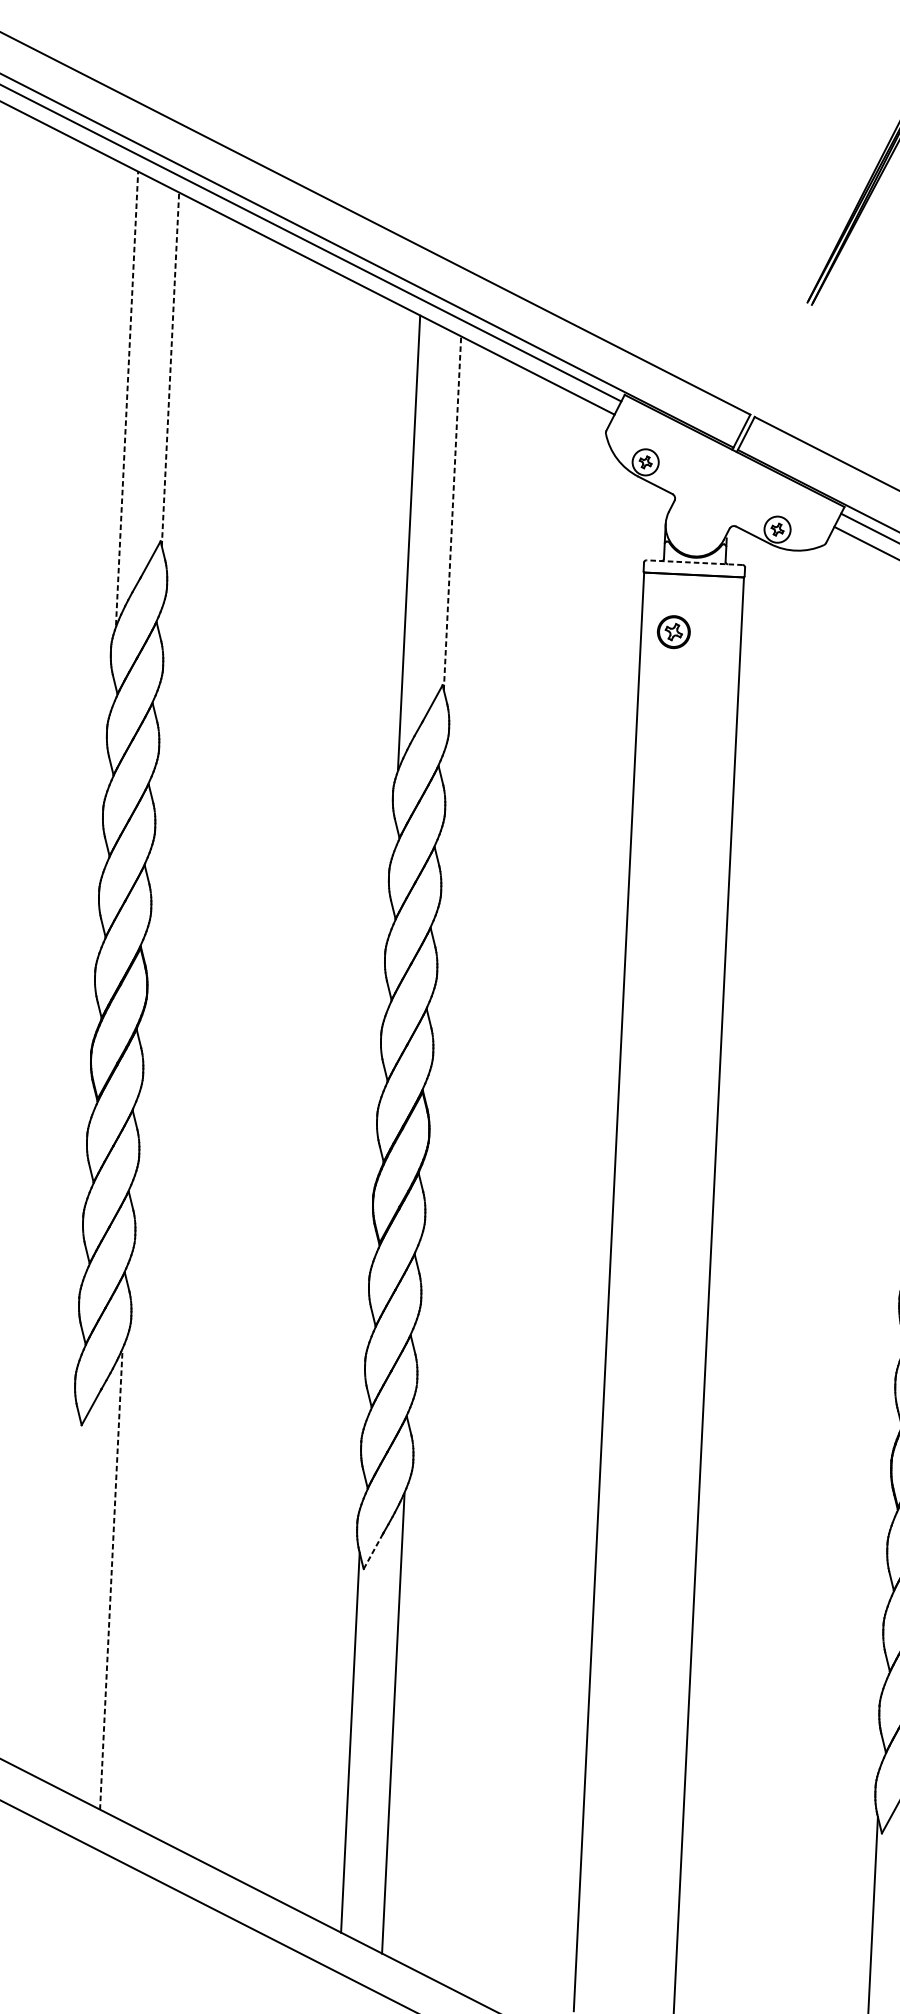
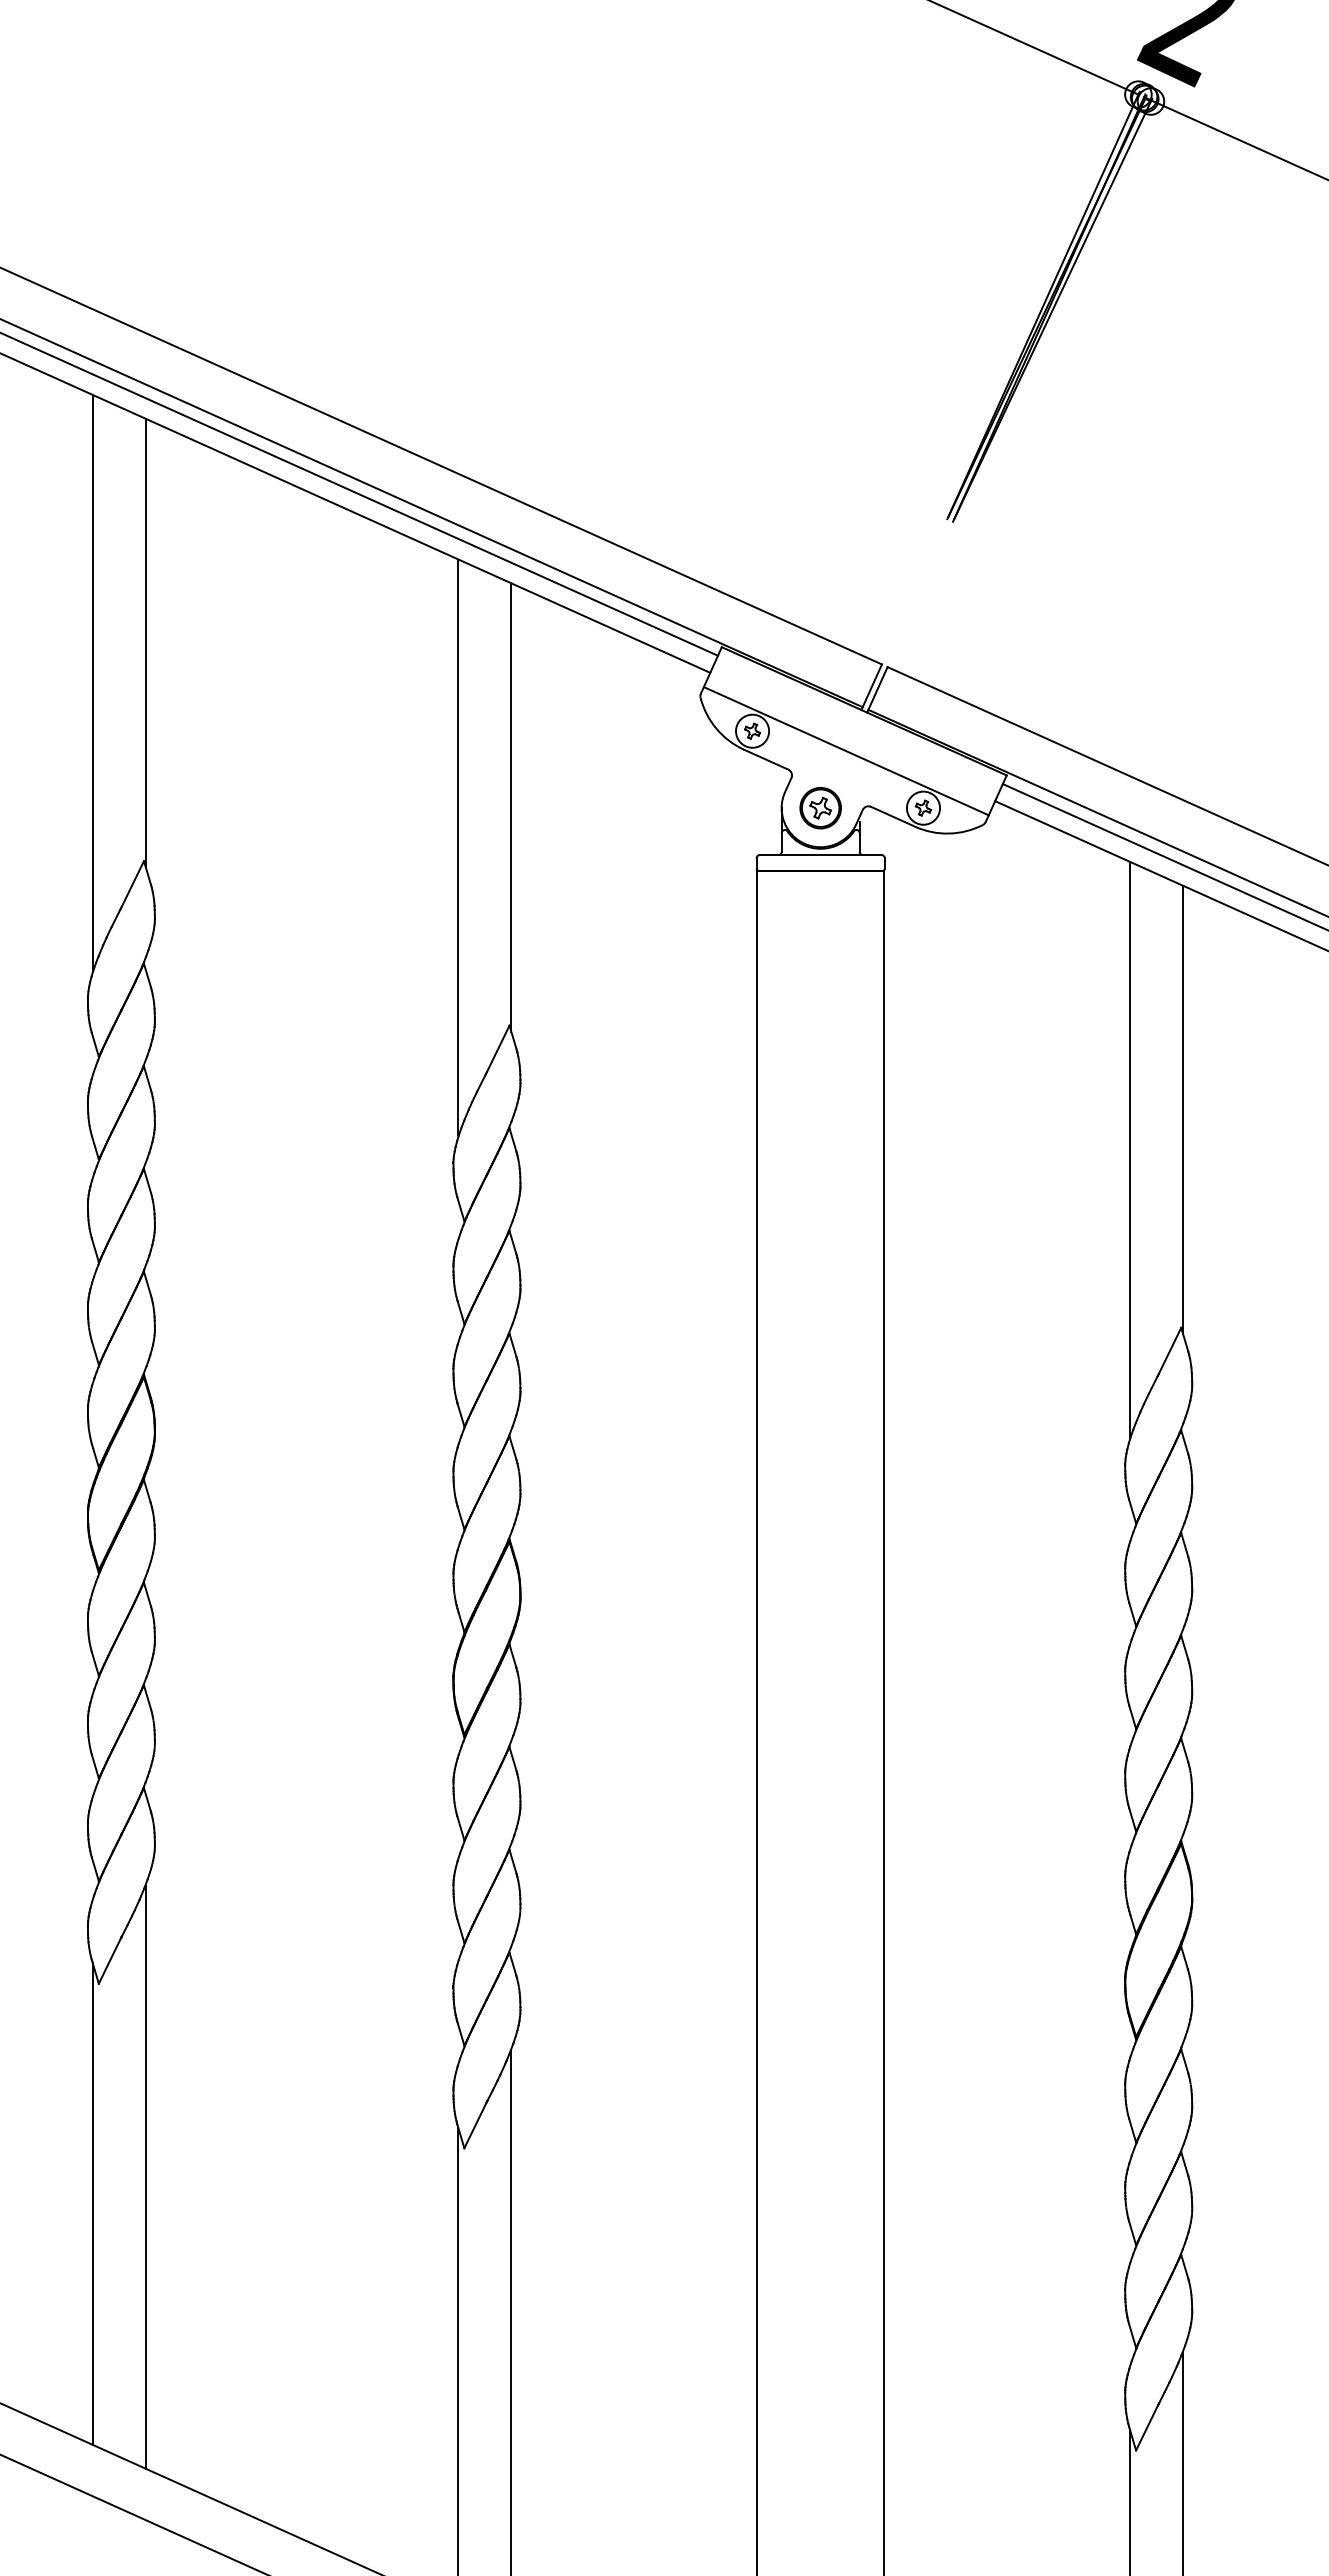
line: (170, 368) -> (145, 642), dashed -> solid
line: (126, 398) -> (92, 682), dashed -> solid
line: (718, 481) -> (845, 751), added
line: (452, 513) -> (511, 807), dashed -> solid
line: (694, 563) -> (820, 855), dashed -> solid
part: (673, 632) -> (820, 808), moved
line: (373, 1551) -> (475, 2125), dashed -> solid
line: (111, 1579) -> (145, 2177), dashed -> solid
line: (68, 1599) -> (92, 2204), added

